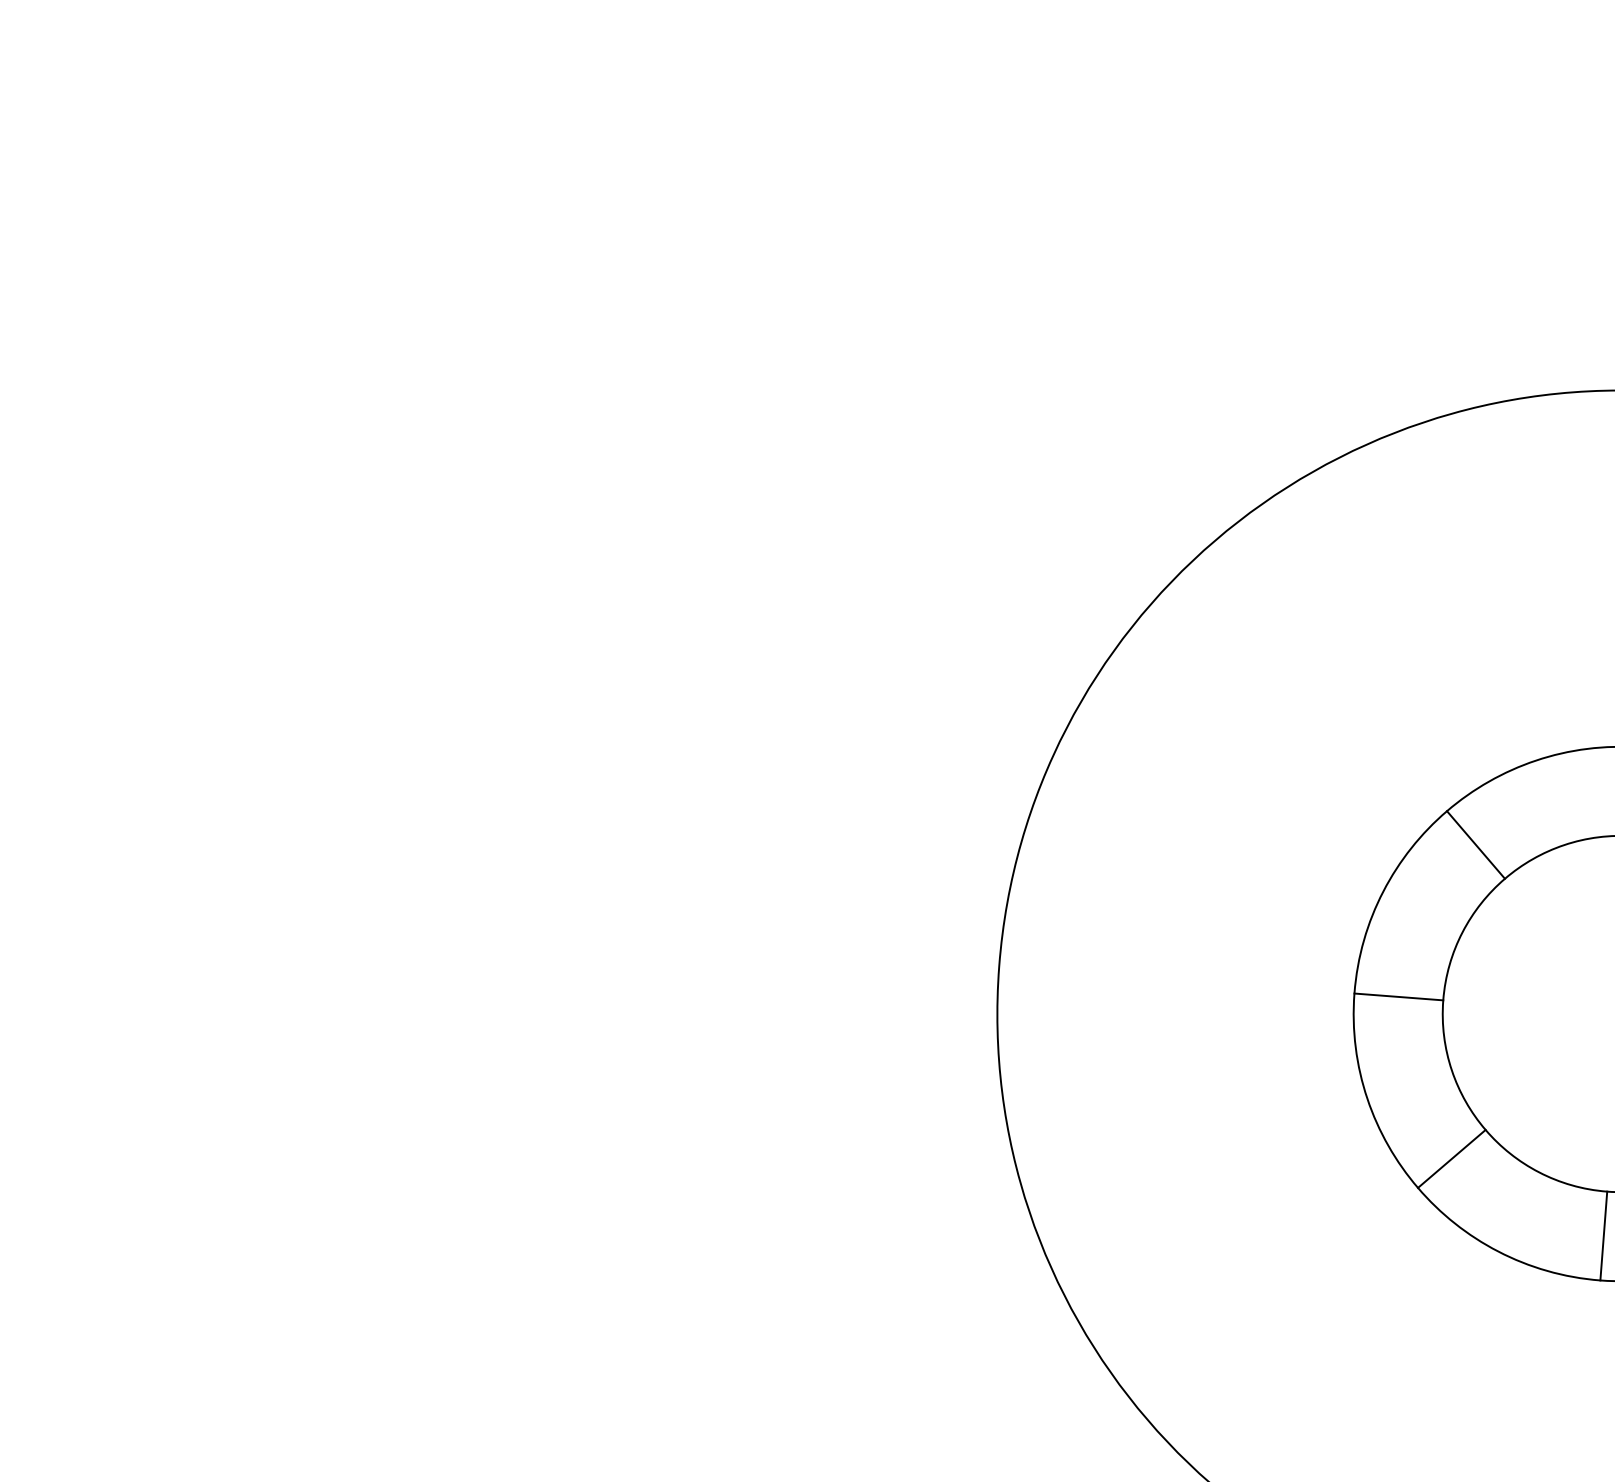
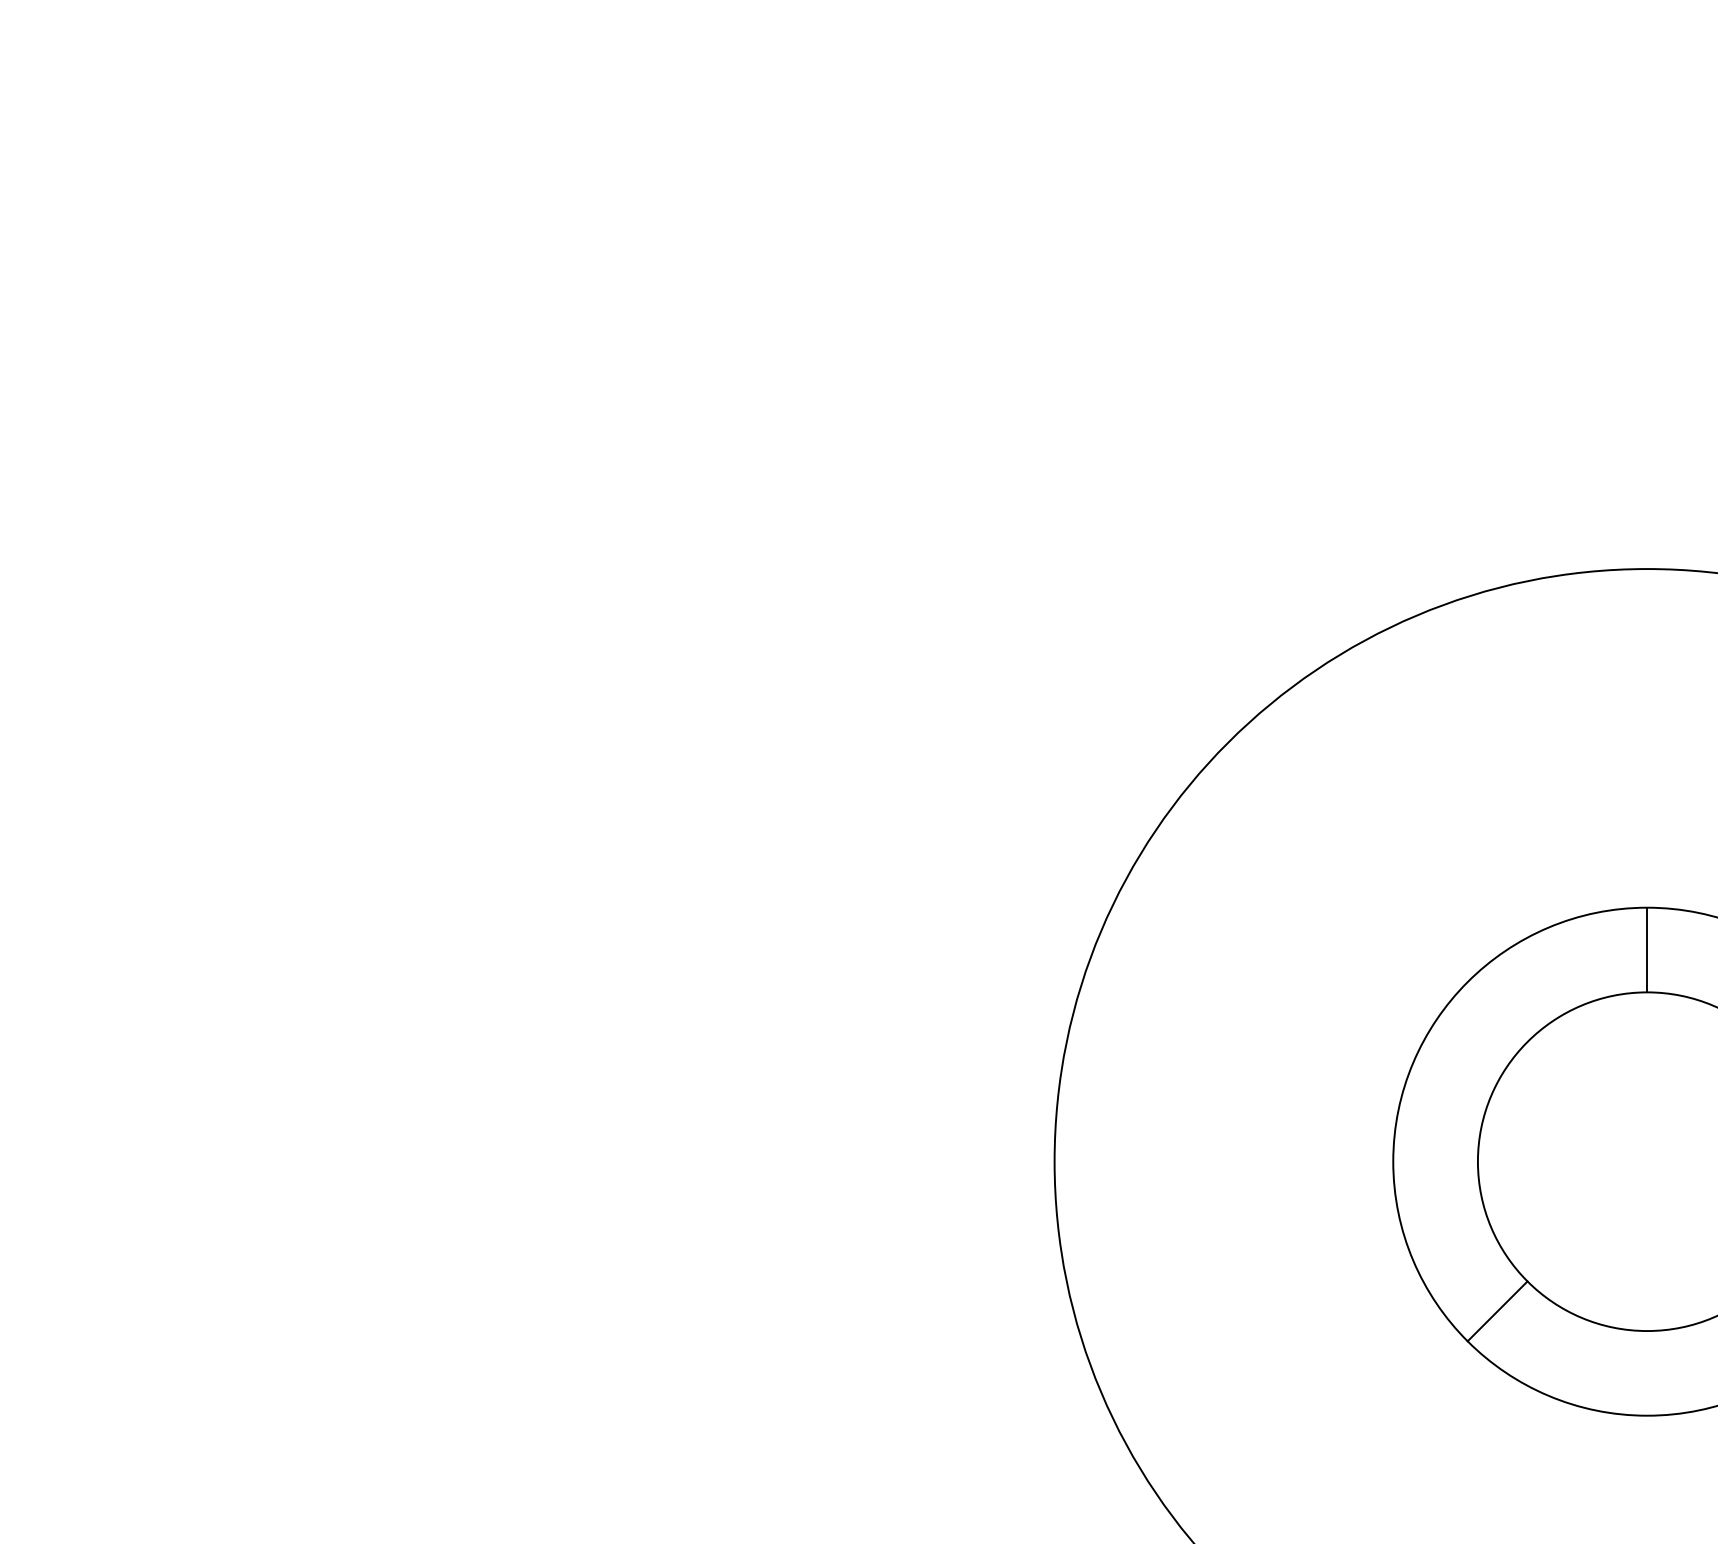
line: (1475, 844) -> (1497, 1011), removed
line: (1398, 996) -> (1435, 1161), removed
line: (1604, 1236) -> (1647, 1373), removed

